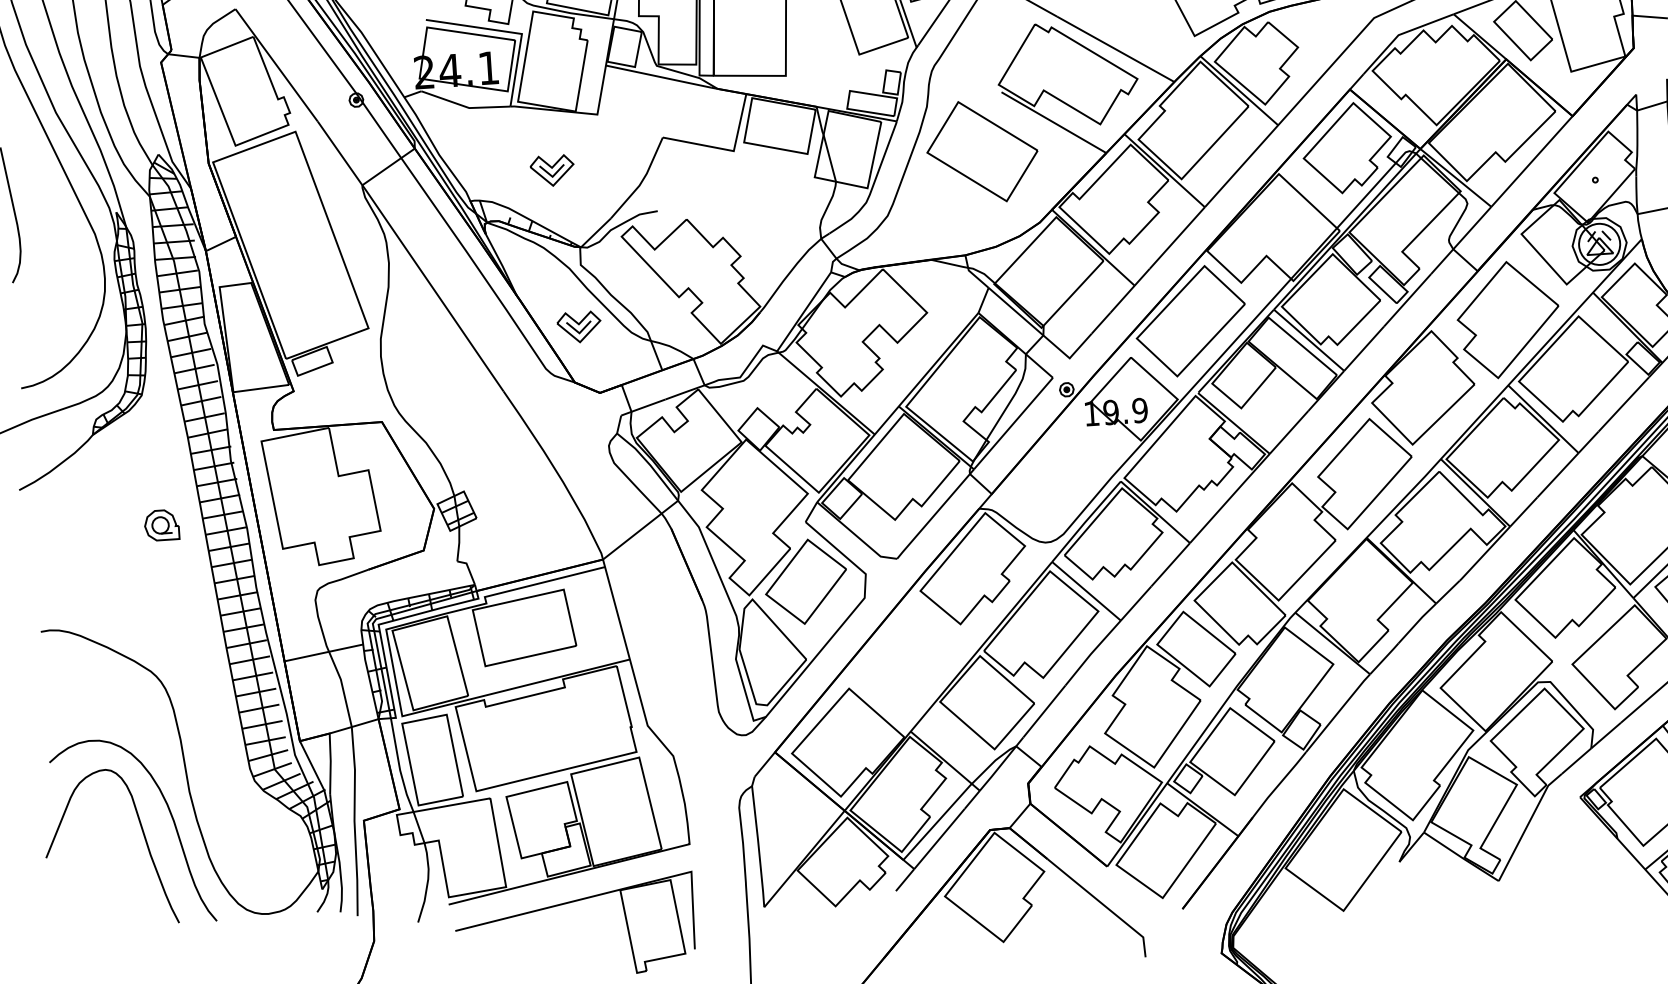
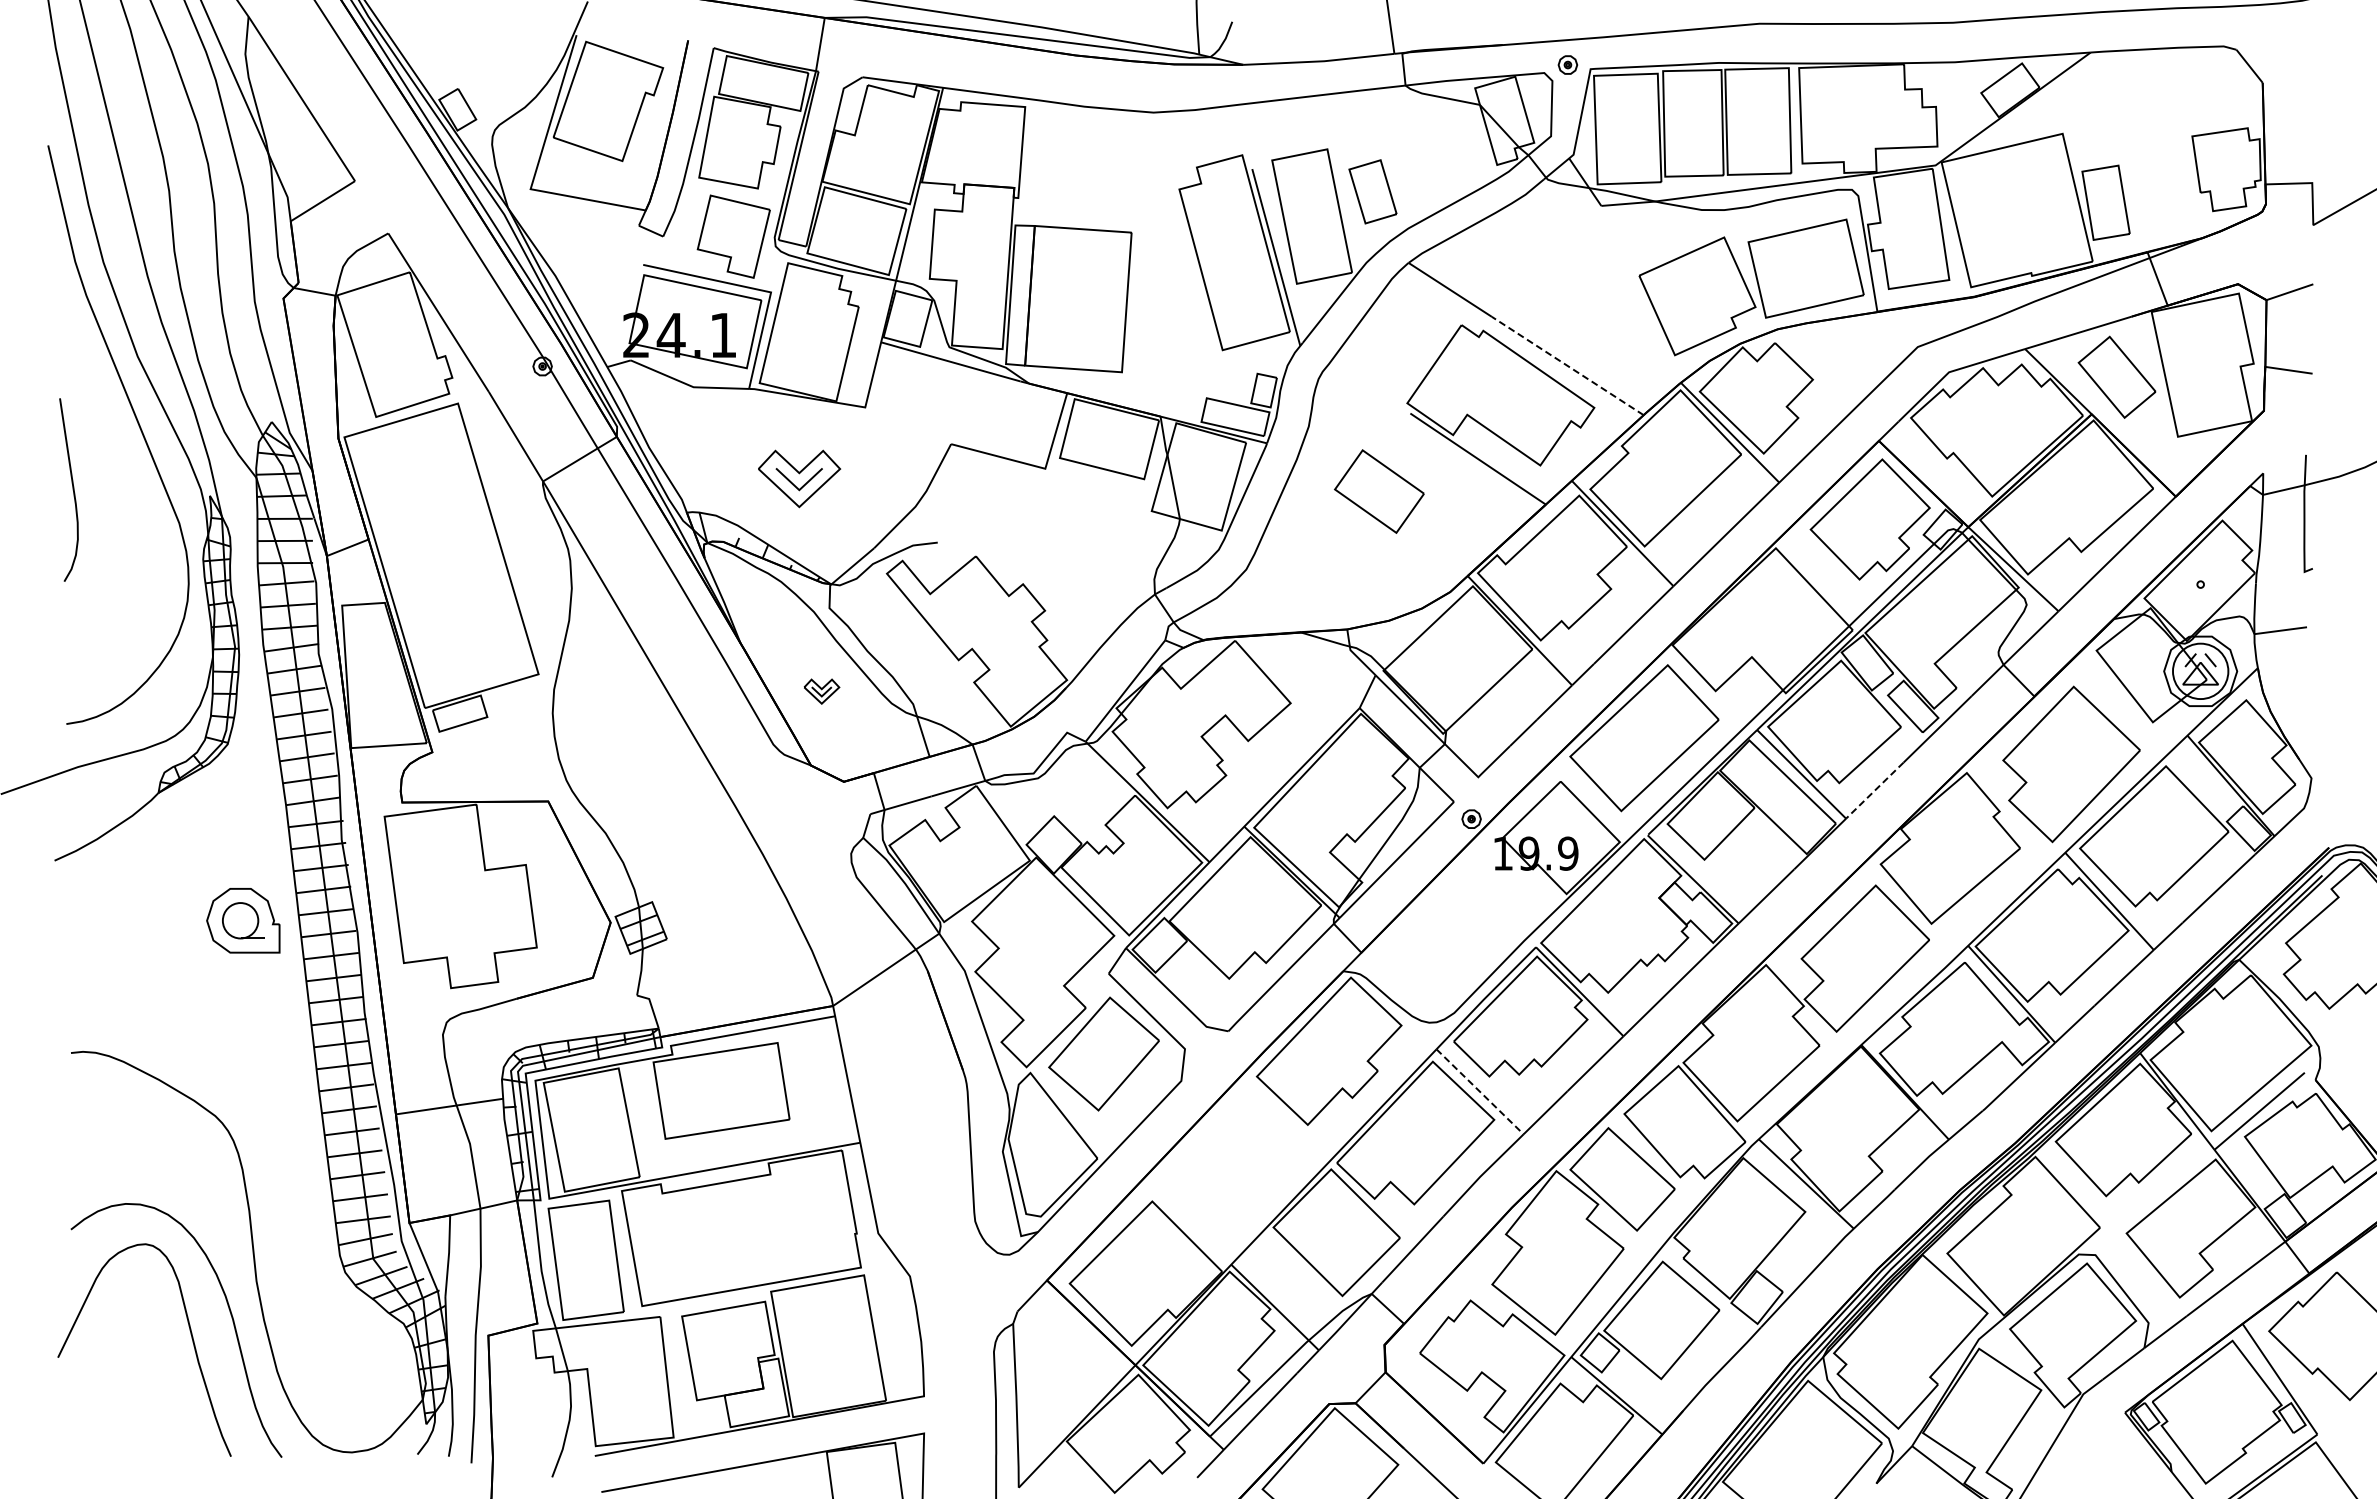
line: (1115, 48) -> (1567, 365), solid -> dashed
part: (982, 151) -> (1379, 491), size x0.6
part: (552, 171) -> (799, 479), size x1.4
part: (578, 327) -> (821, 691), size x0.6
line: (1363, 348) -> (1874, 790), solid -> dashed
part: (161, 525) -> (242, 920), size x1.6
line: (1086, 591) -> (1480, 1091), solid -> dashed

